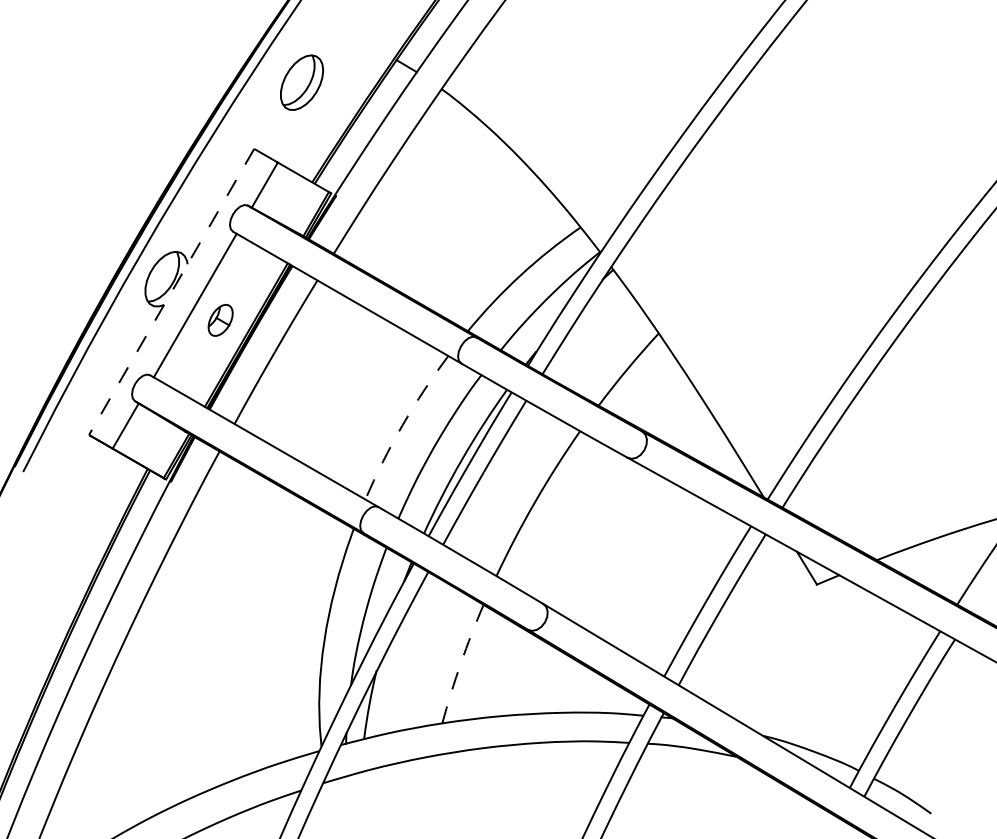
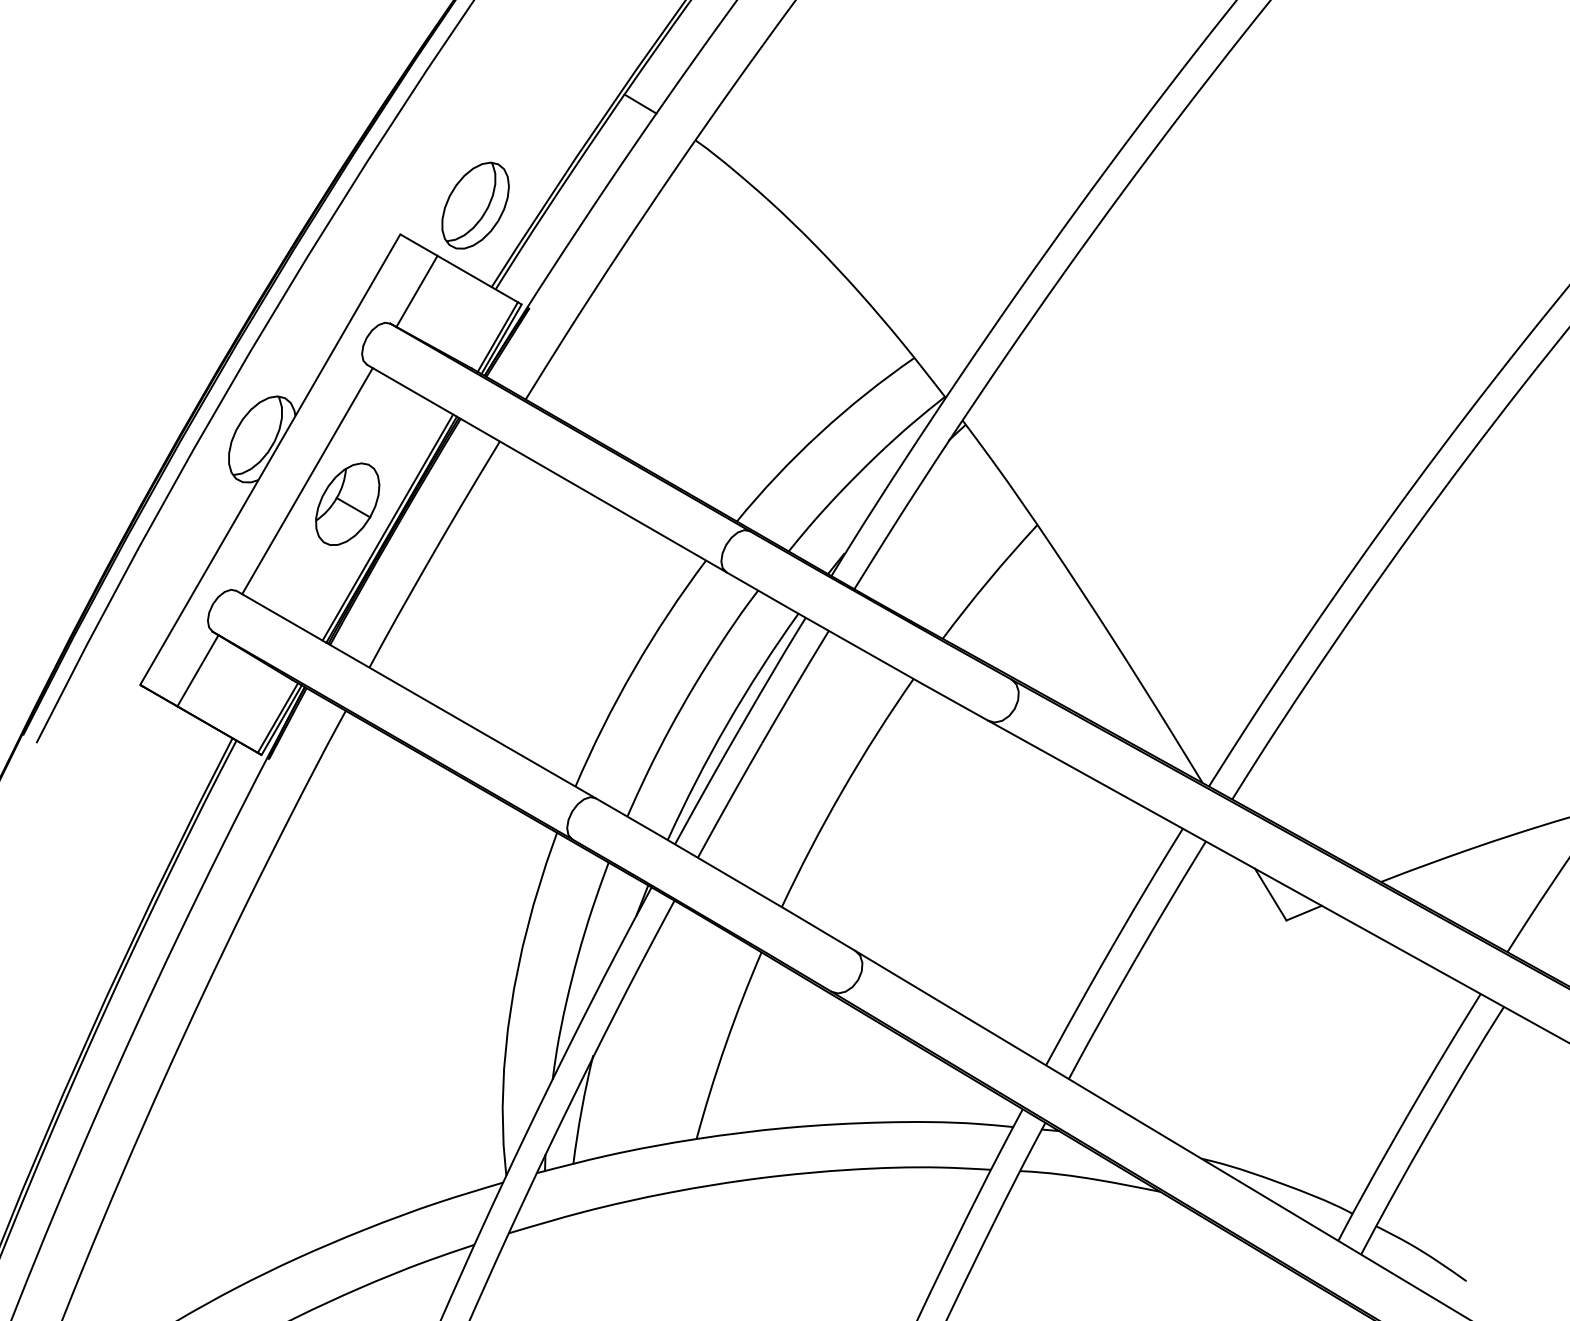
part: (302, 82) -> (476, 205), moved
line: (171, 292) -> (270, 460), dashed -> solid
part: (220, 320) -> (347, 504), size x1.67
arc: (402, 425) -> (633, 669), dashed -> solid
arc: (460, 663) -> (725, 1044), dashed -> solid

